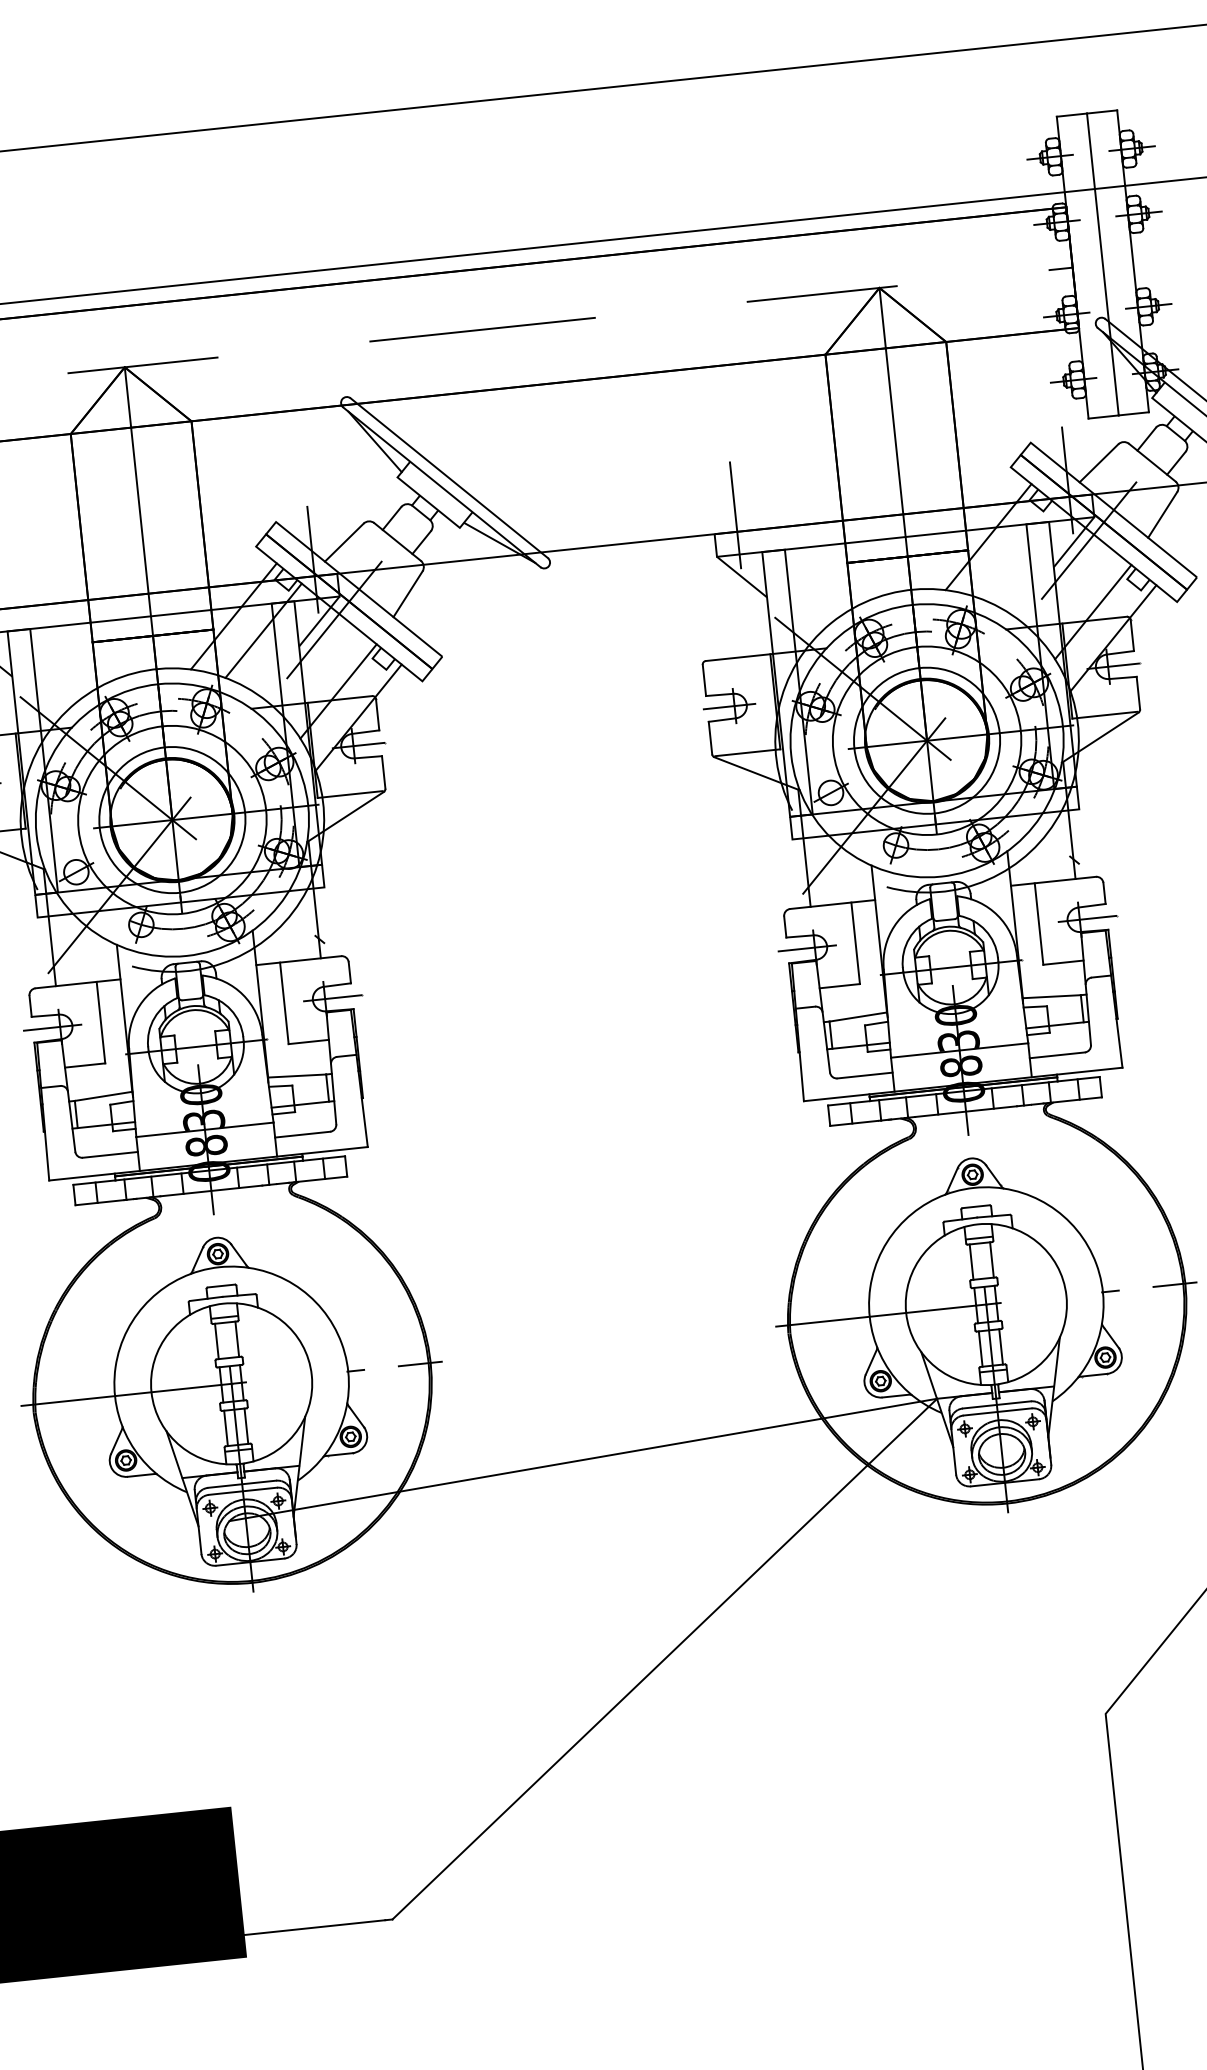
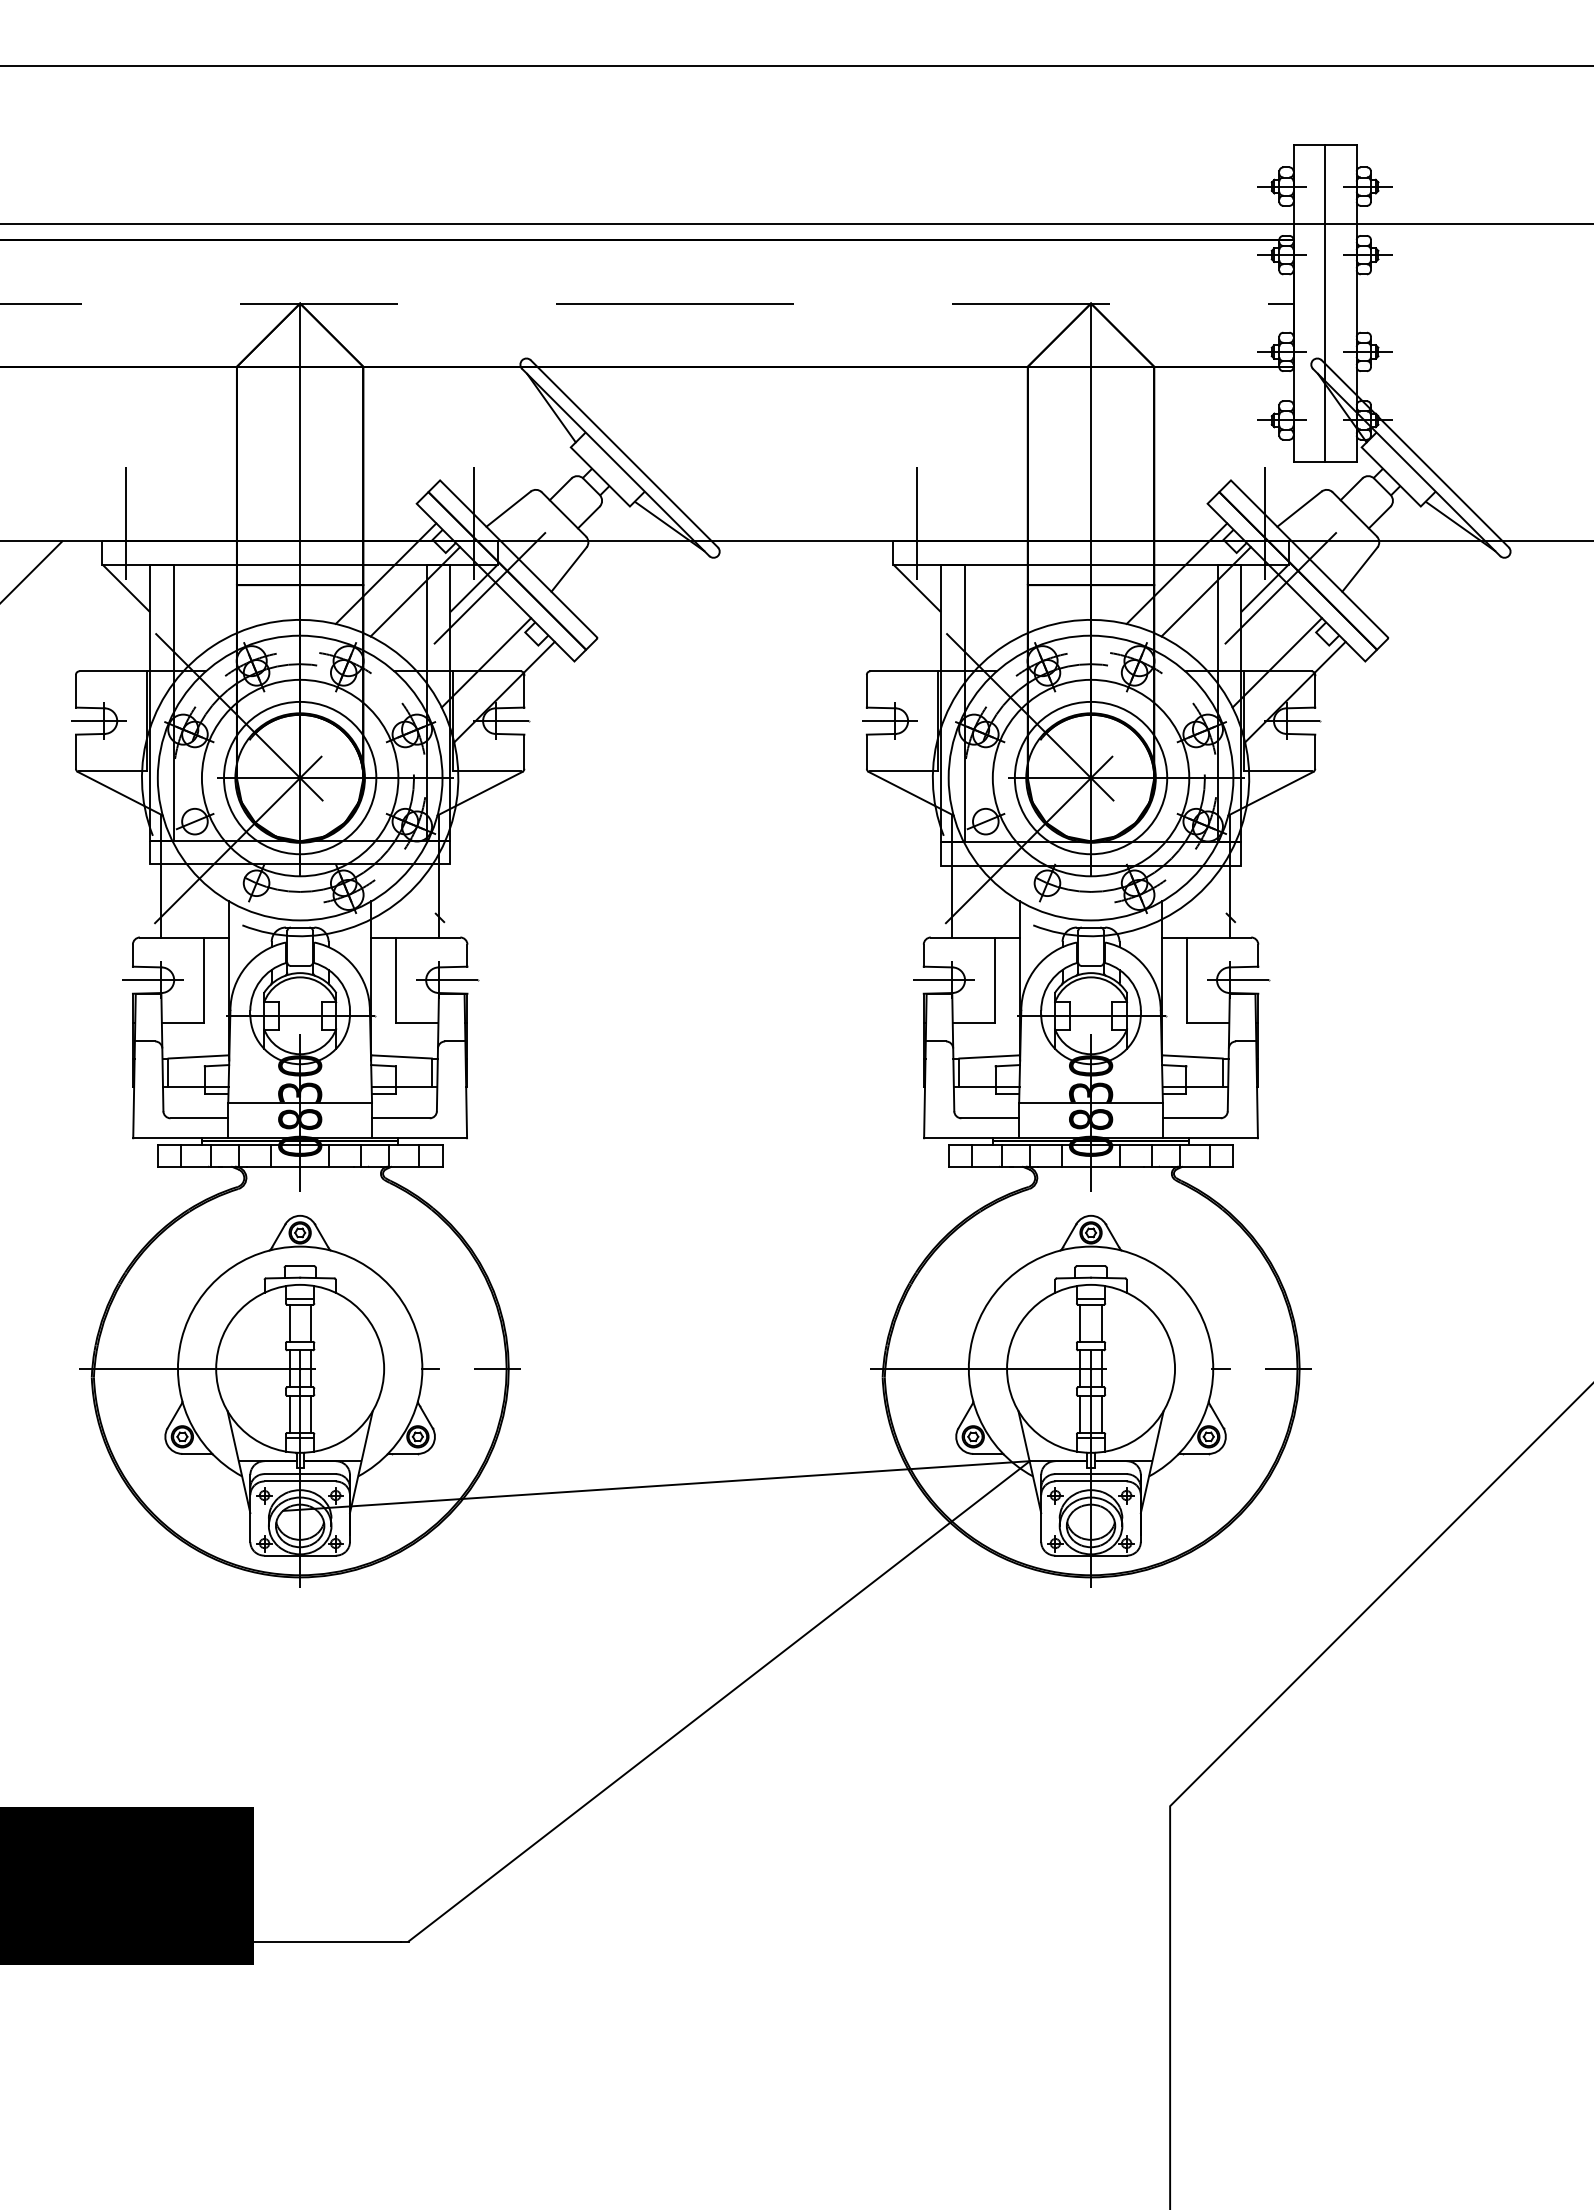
line: (1017, 551) -> (1205, 591), added

